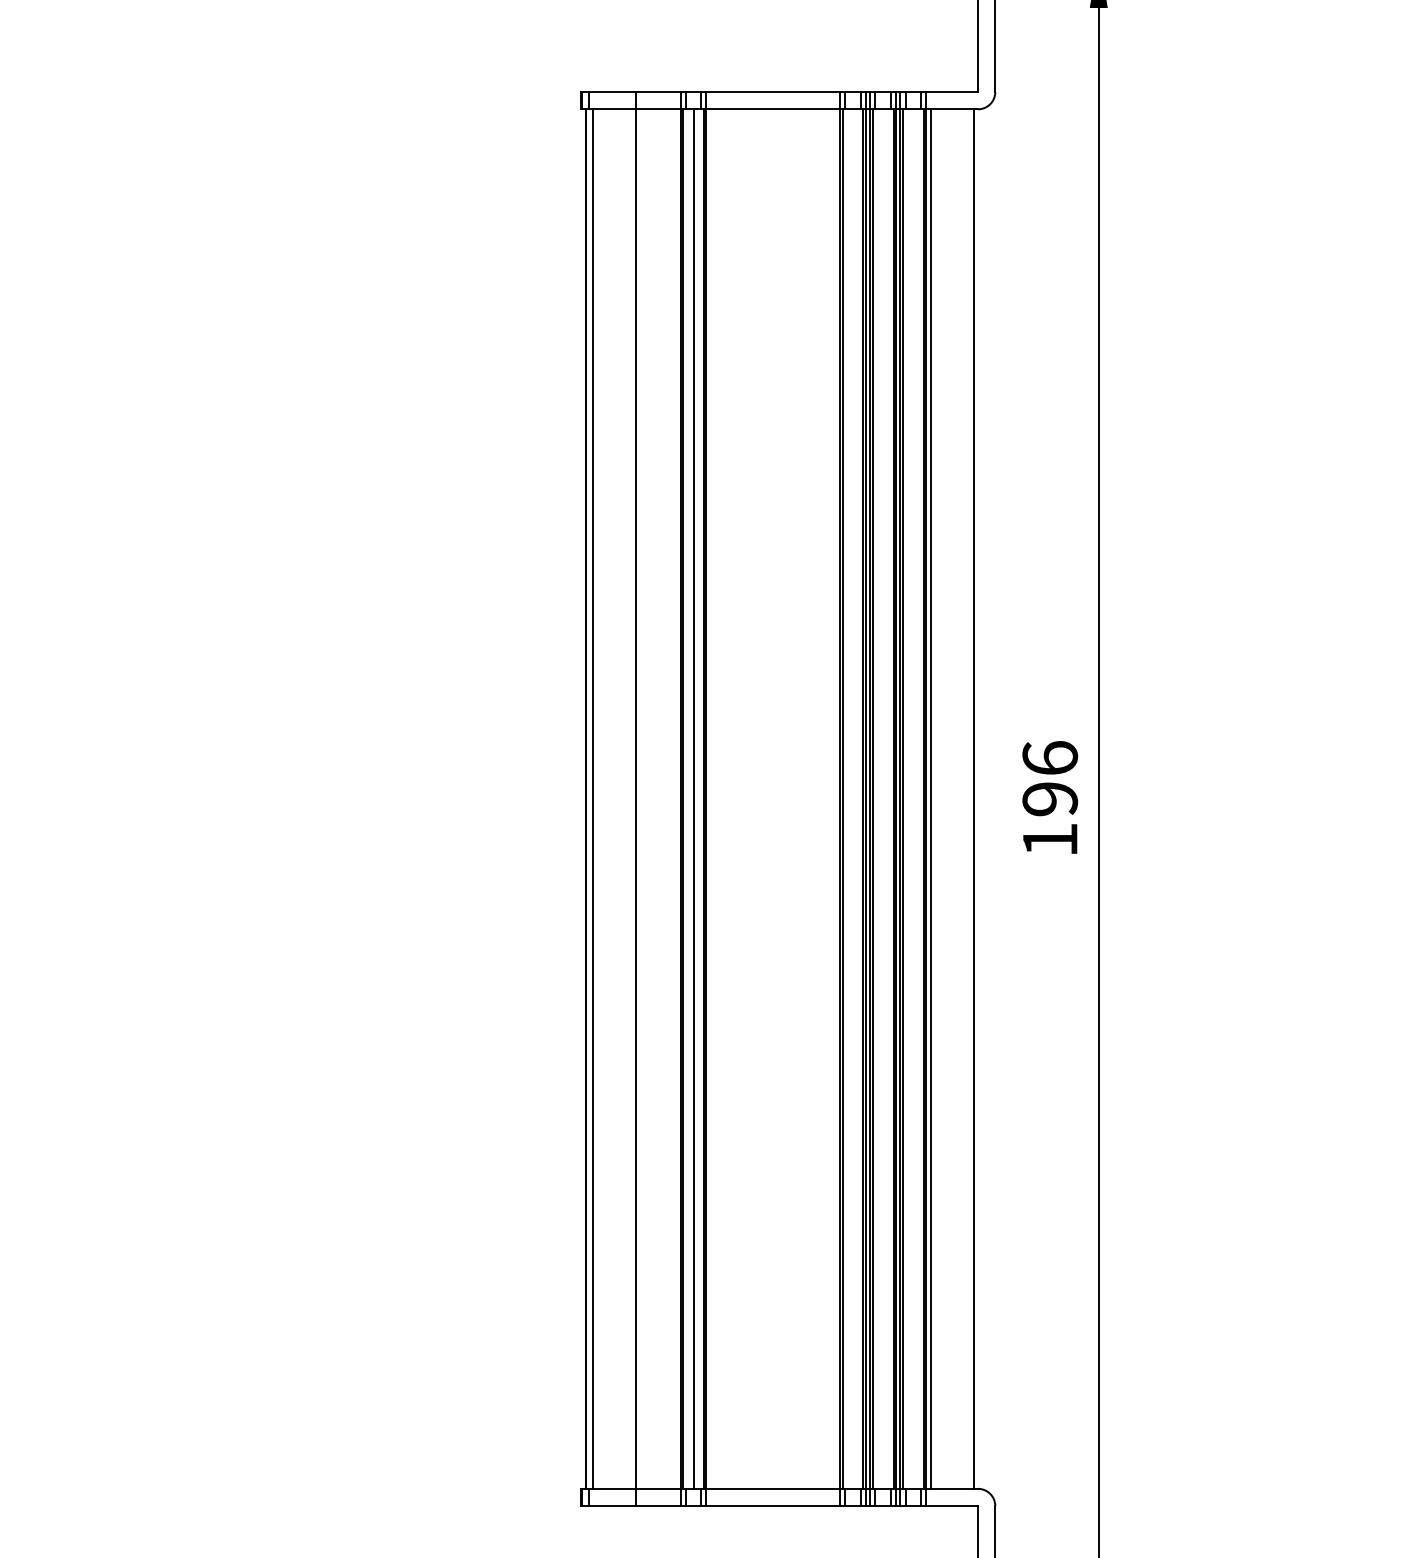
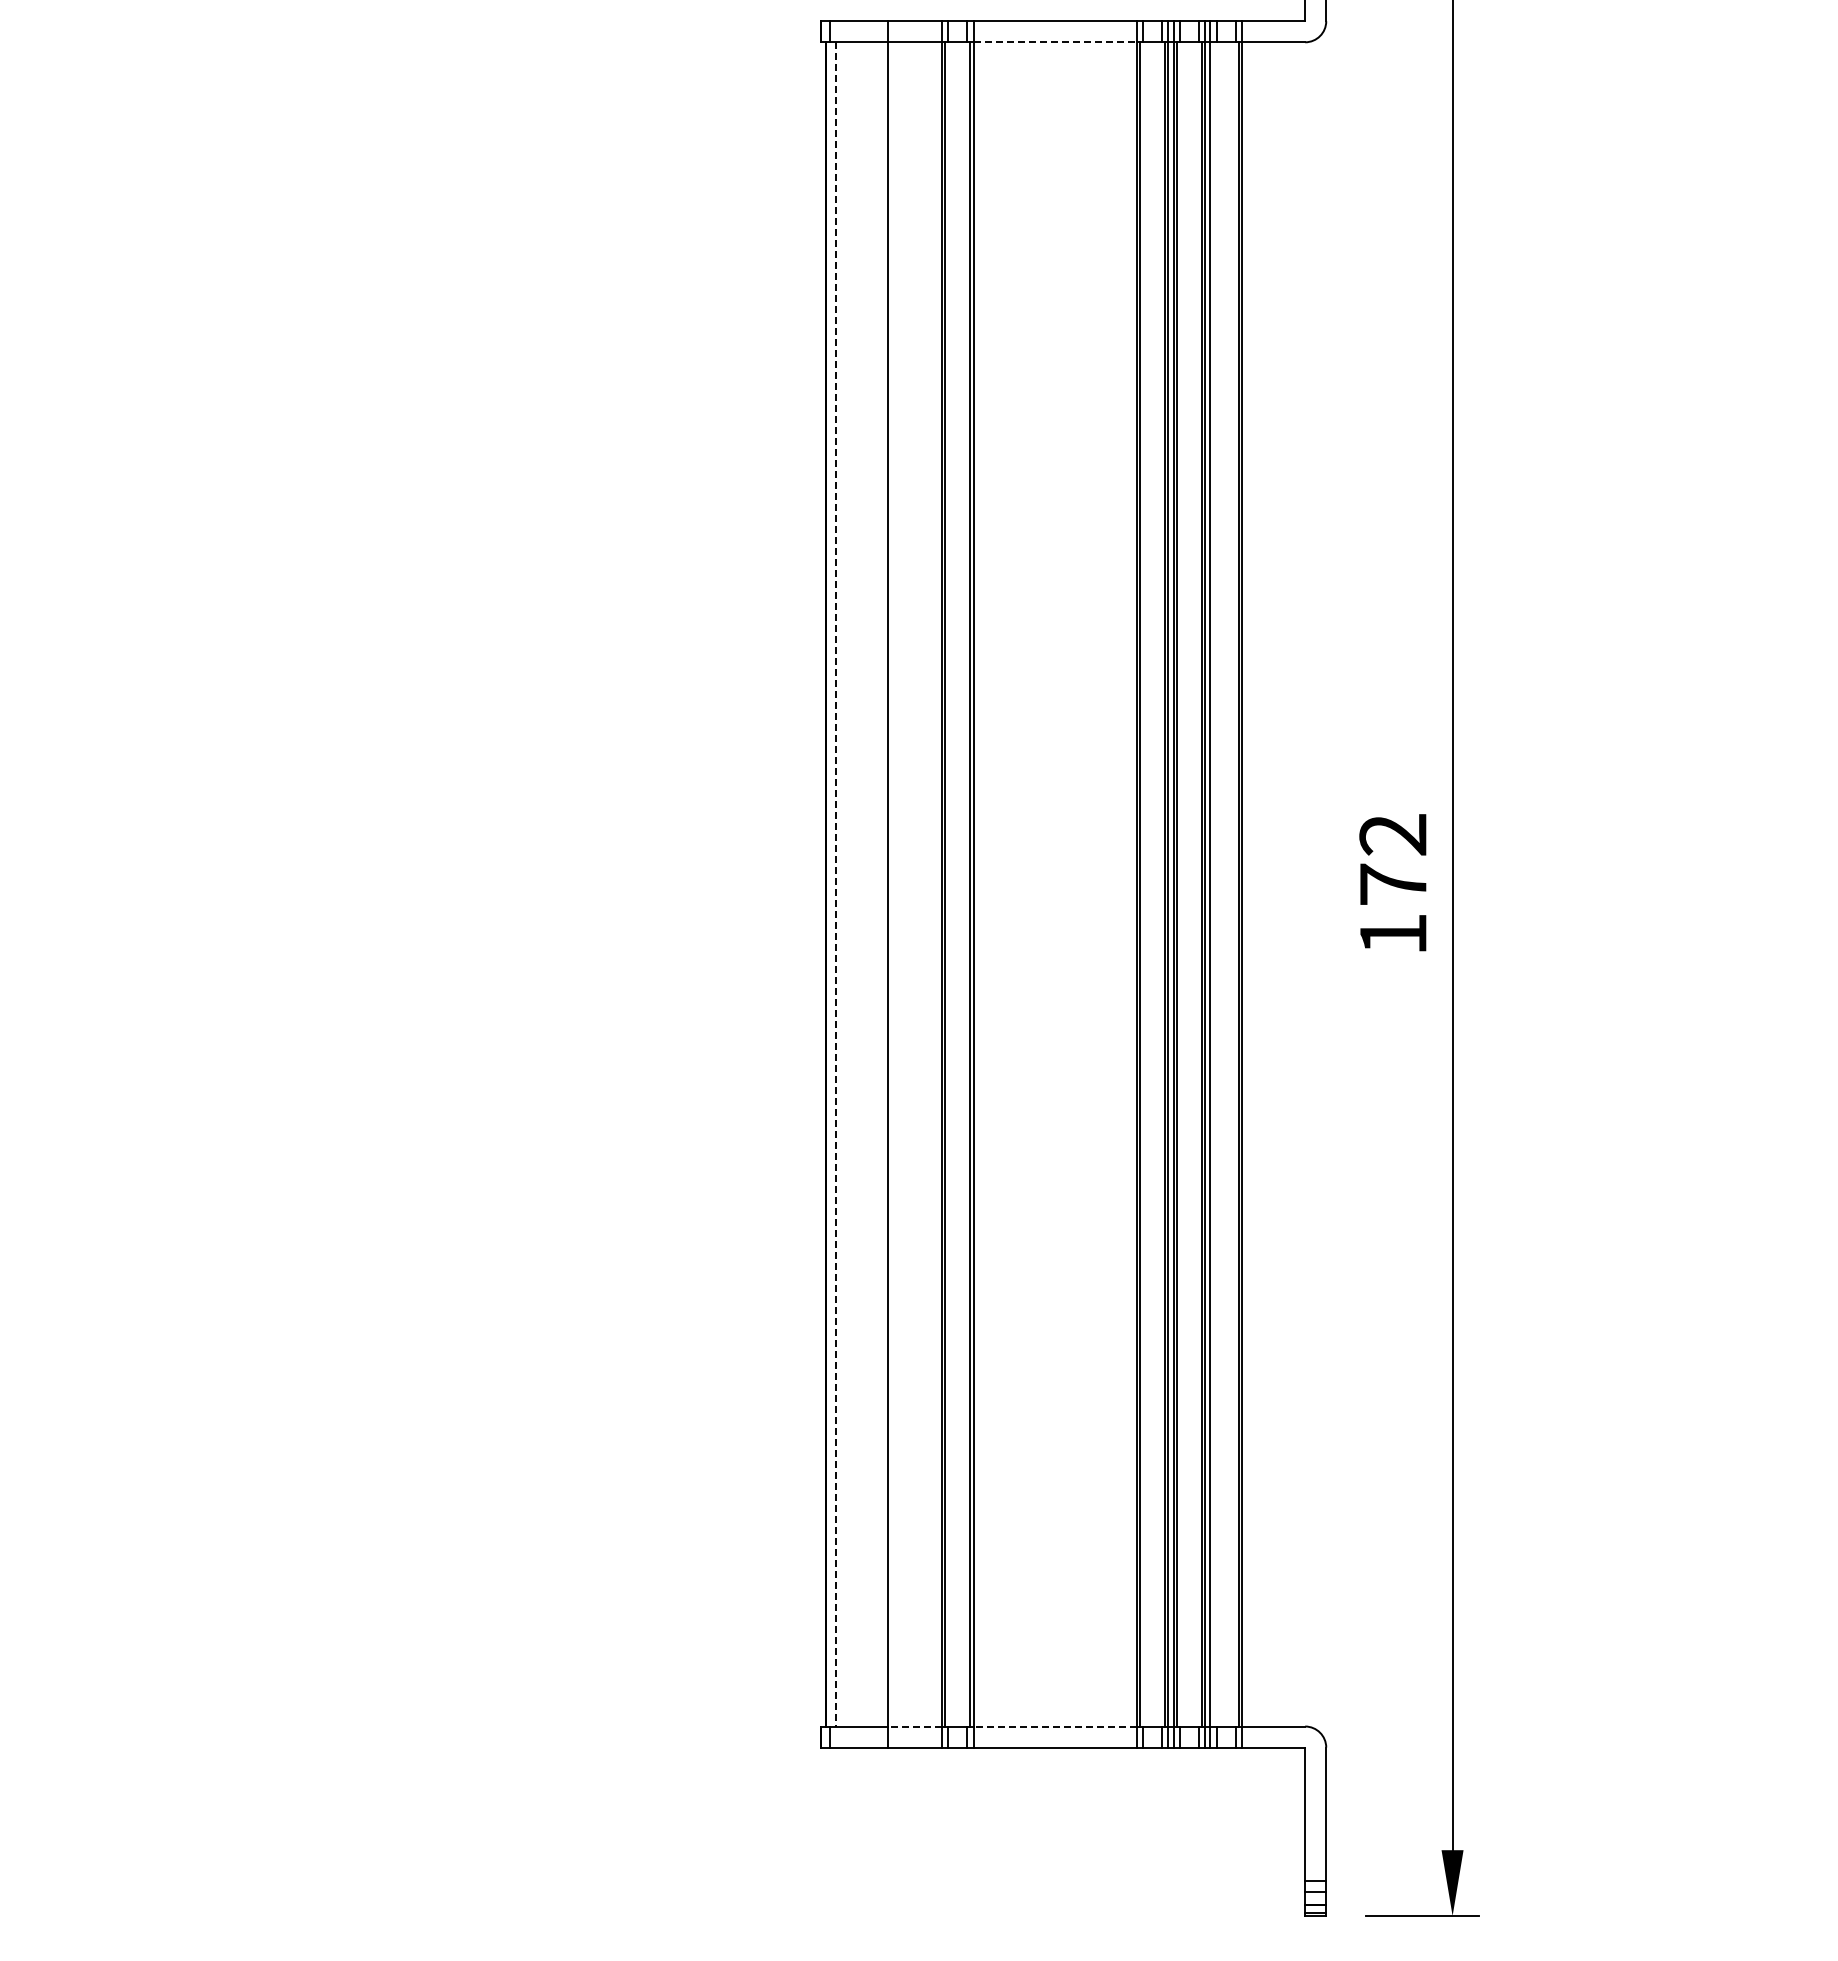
line: (773, 109) -> (1055, 42), solid -> dashed
text: (1050, 778) -> (1393, 859), 196 -> 172
line: (593, 799) -> (835, 884), solid -> dashed
line: (693, 799) -> (957, 884), removed
line: (902, 799) -> (1213, 884), removed
line: (930, 799) -> (1247, 884), removed
line: (973, 799) -> (1299, 884), removed
line: (658, 1488) -> (914, 1726), solid -> dashed
line: (773, 1488) -> (1055, 1726), solid -> dashed

